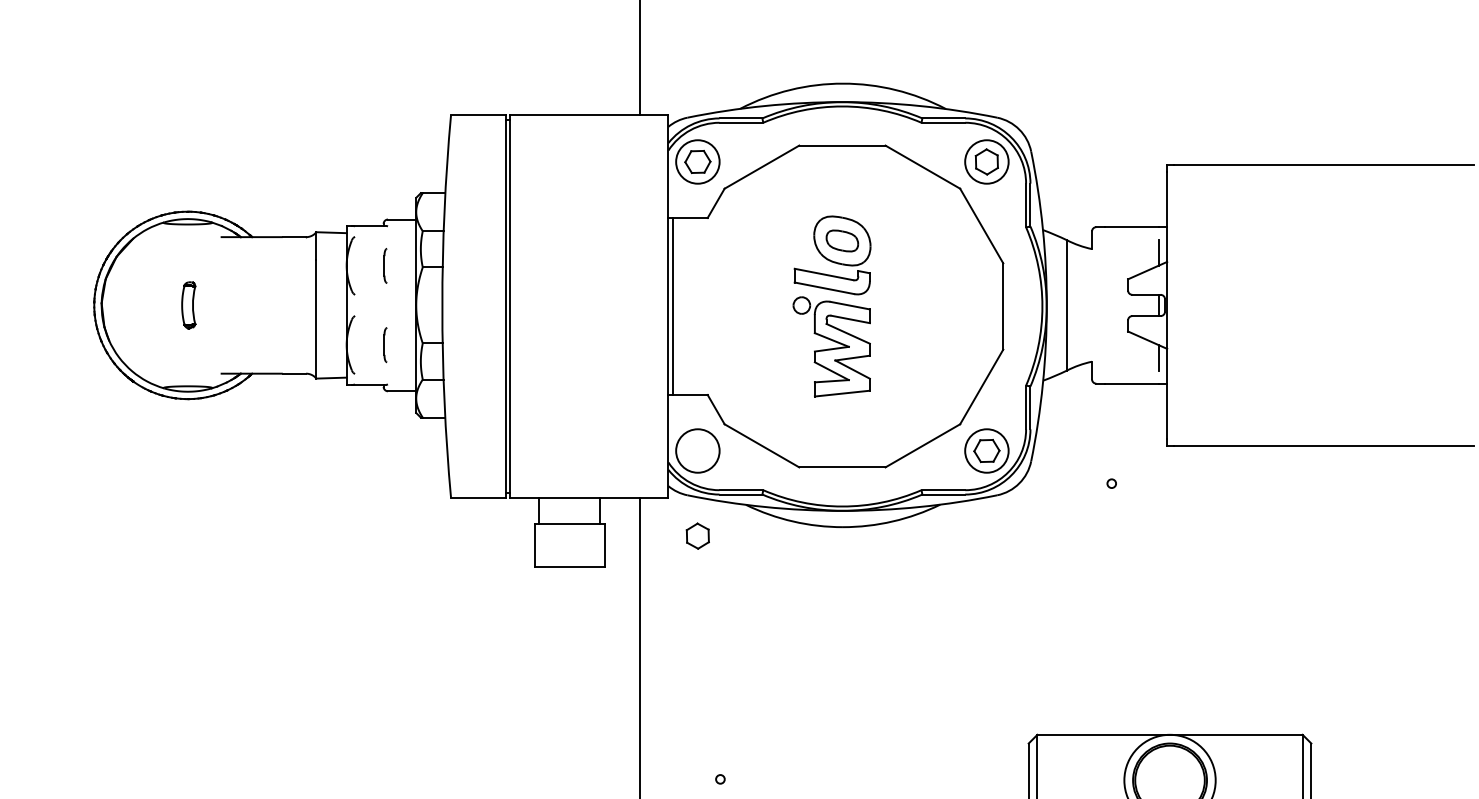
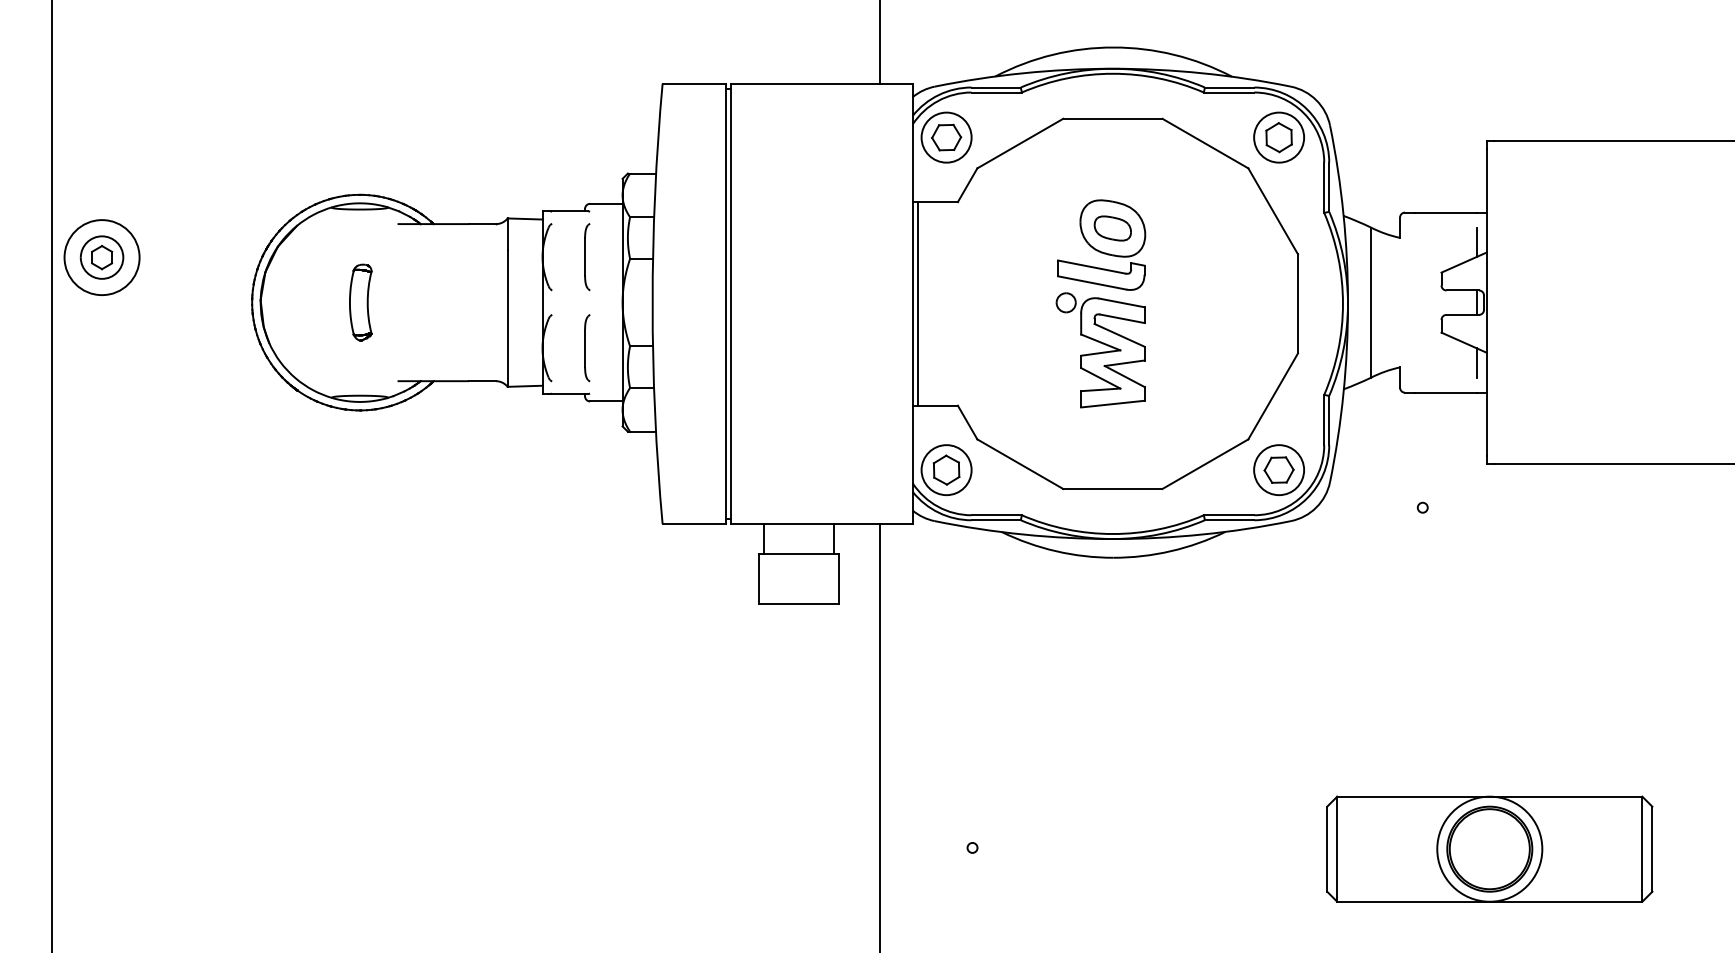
part: (385, 266) -> (587, 257), size x1.67
part: (188, 305) -> (360, 302), size x1.43
part: (385, 345) -> (587, 348), size x1.67
part: (697, 535) -> (946, 469), moved

